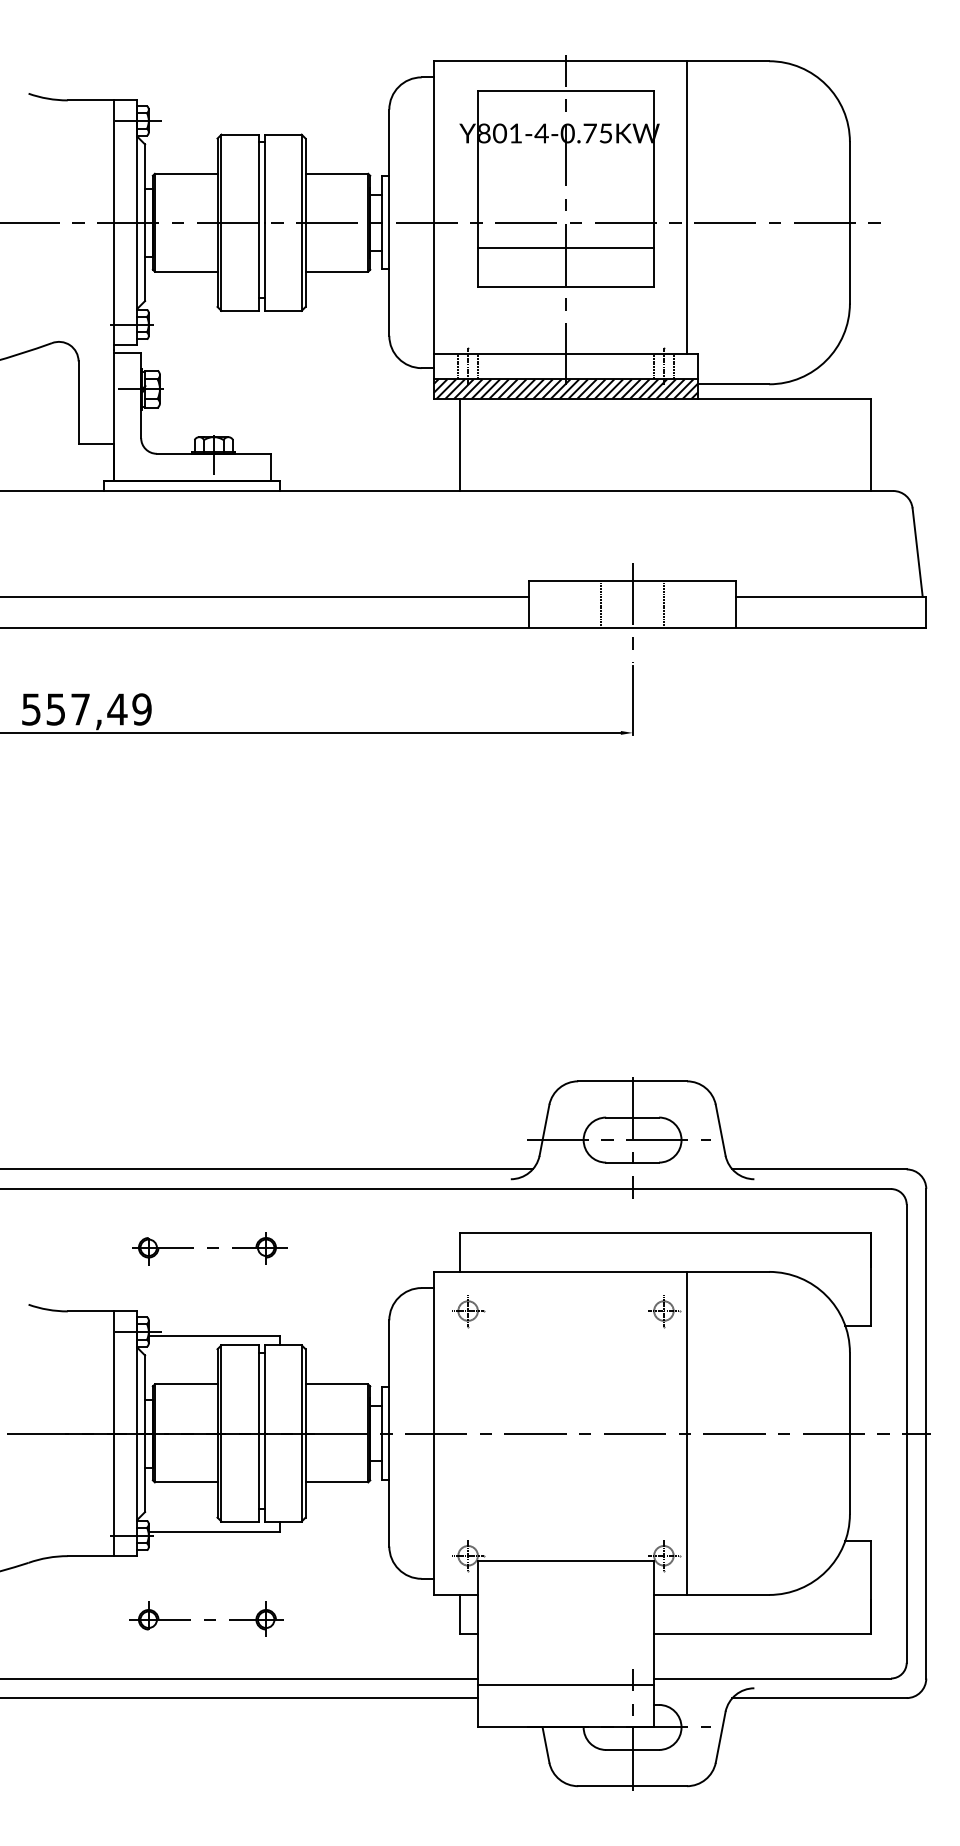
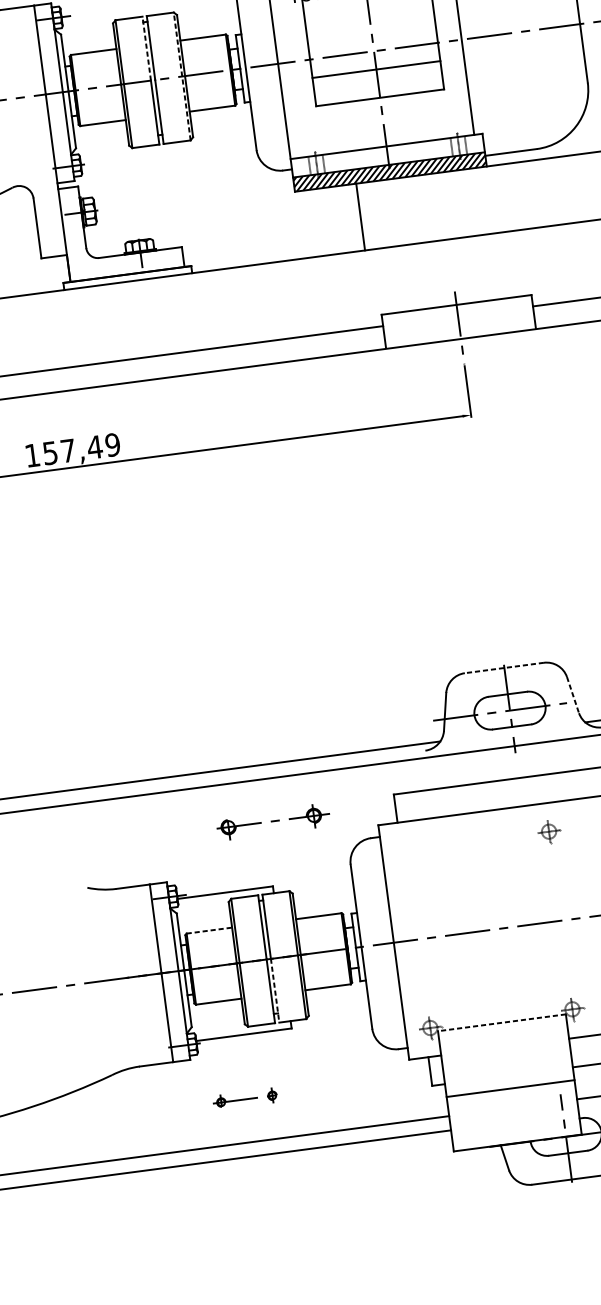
line: (258, 178) -> (146, 48), solid -> dashed
line: (301, 222) -> (182, 76), solid -> dashed
line: (460, 444) -> (360, 216), moved
line: (601, 603) -> (436, 324), removed
line: (664, 603) -> (481, 318), removed
text: (31, 709) -> (32, 455), 557,49 -> 157,49
line: (632, 1081) -> (504, 668), solid -> dashed
line: (720, 1130) -> (572, 695), solid -> dashed
part: (209, 1248) -> (272, 821), moved
part: (468, 1311) -> (407, 850), removed
line: (186, 1384) -> (209, 930), solid -> dashed
line: (686, 1432) -> (577, 917), removed
line: (264, 1477) -> (275, 990), solid -> dashed
line: (565, 1561) -> (501, 1022), solid -> dashed
part: (206, 1618) -> (246, 1098), size x0.6
line: (565, 1685) -> (510, 1088), moved

